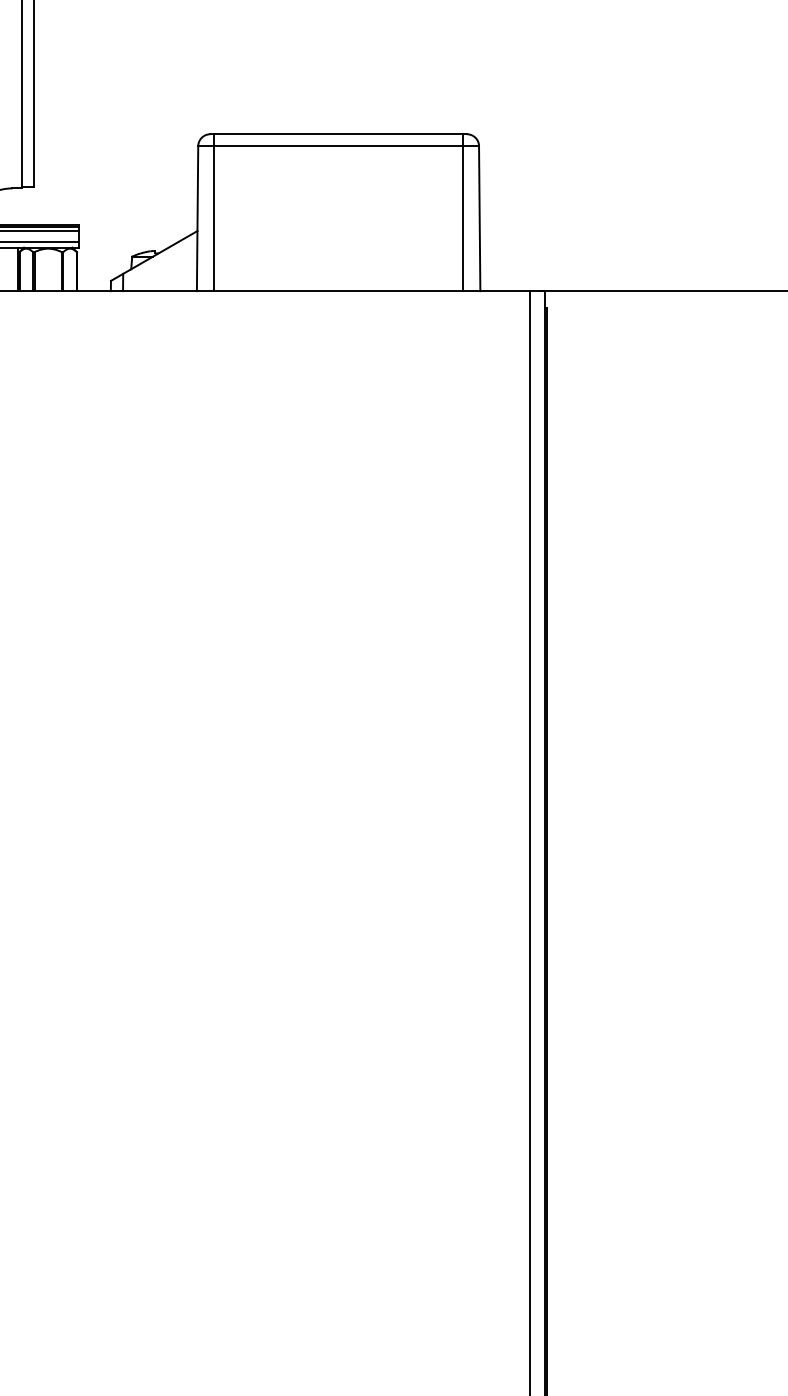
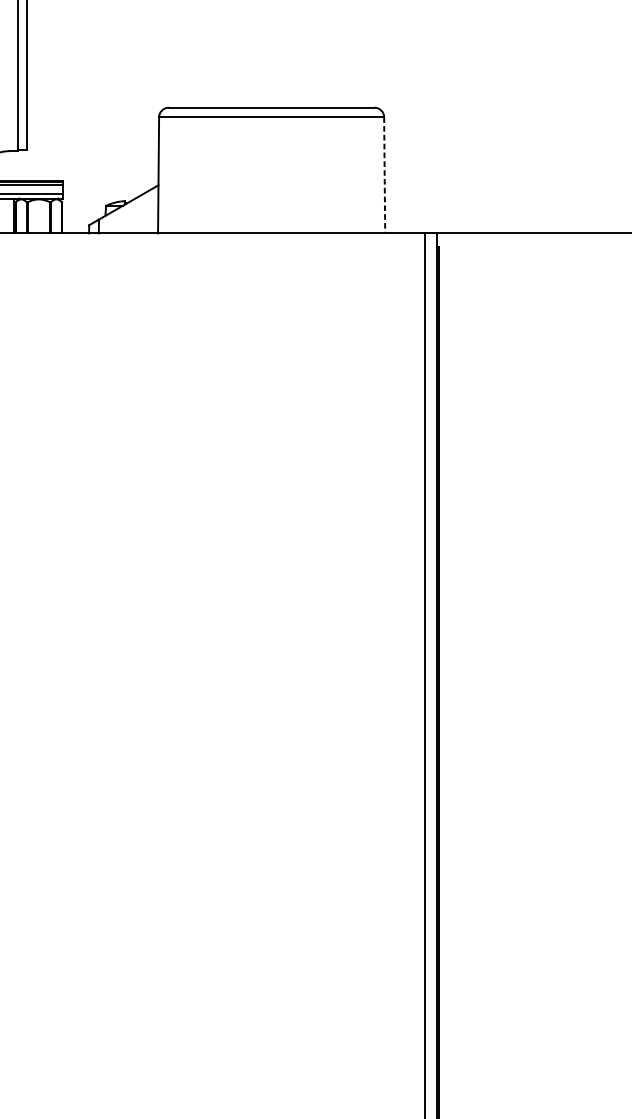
line: (214, 212) -> (172, 170), removed
line: (463, 212) -> (371, 170), removed
line: (479, 219) -> (384, 176), solid -> dashed

